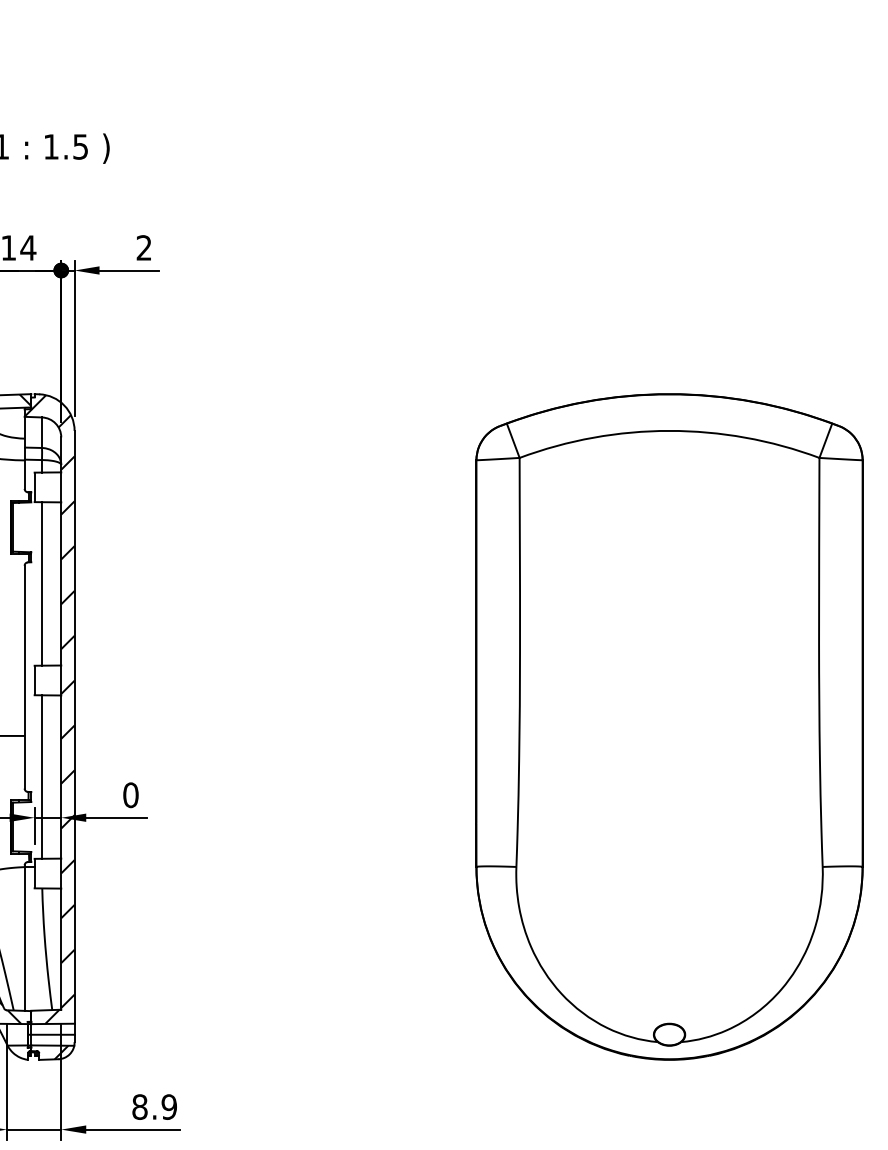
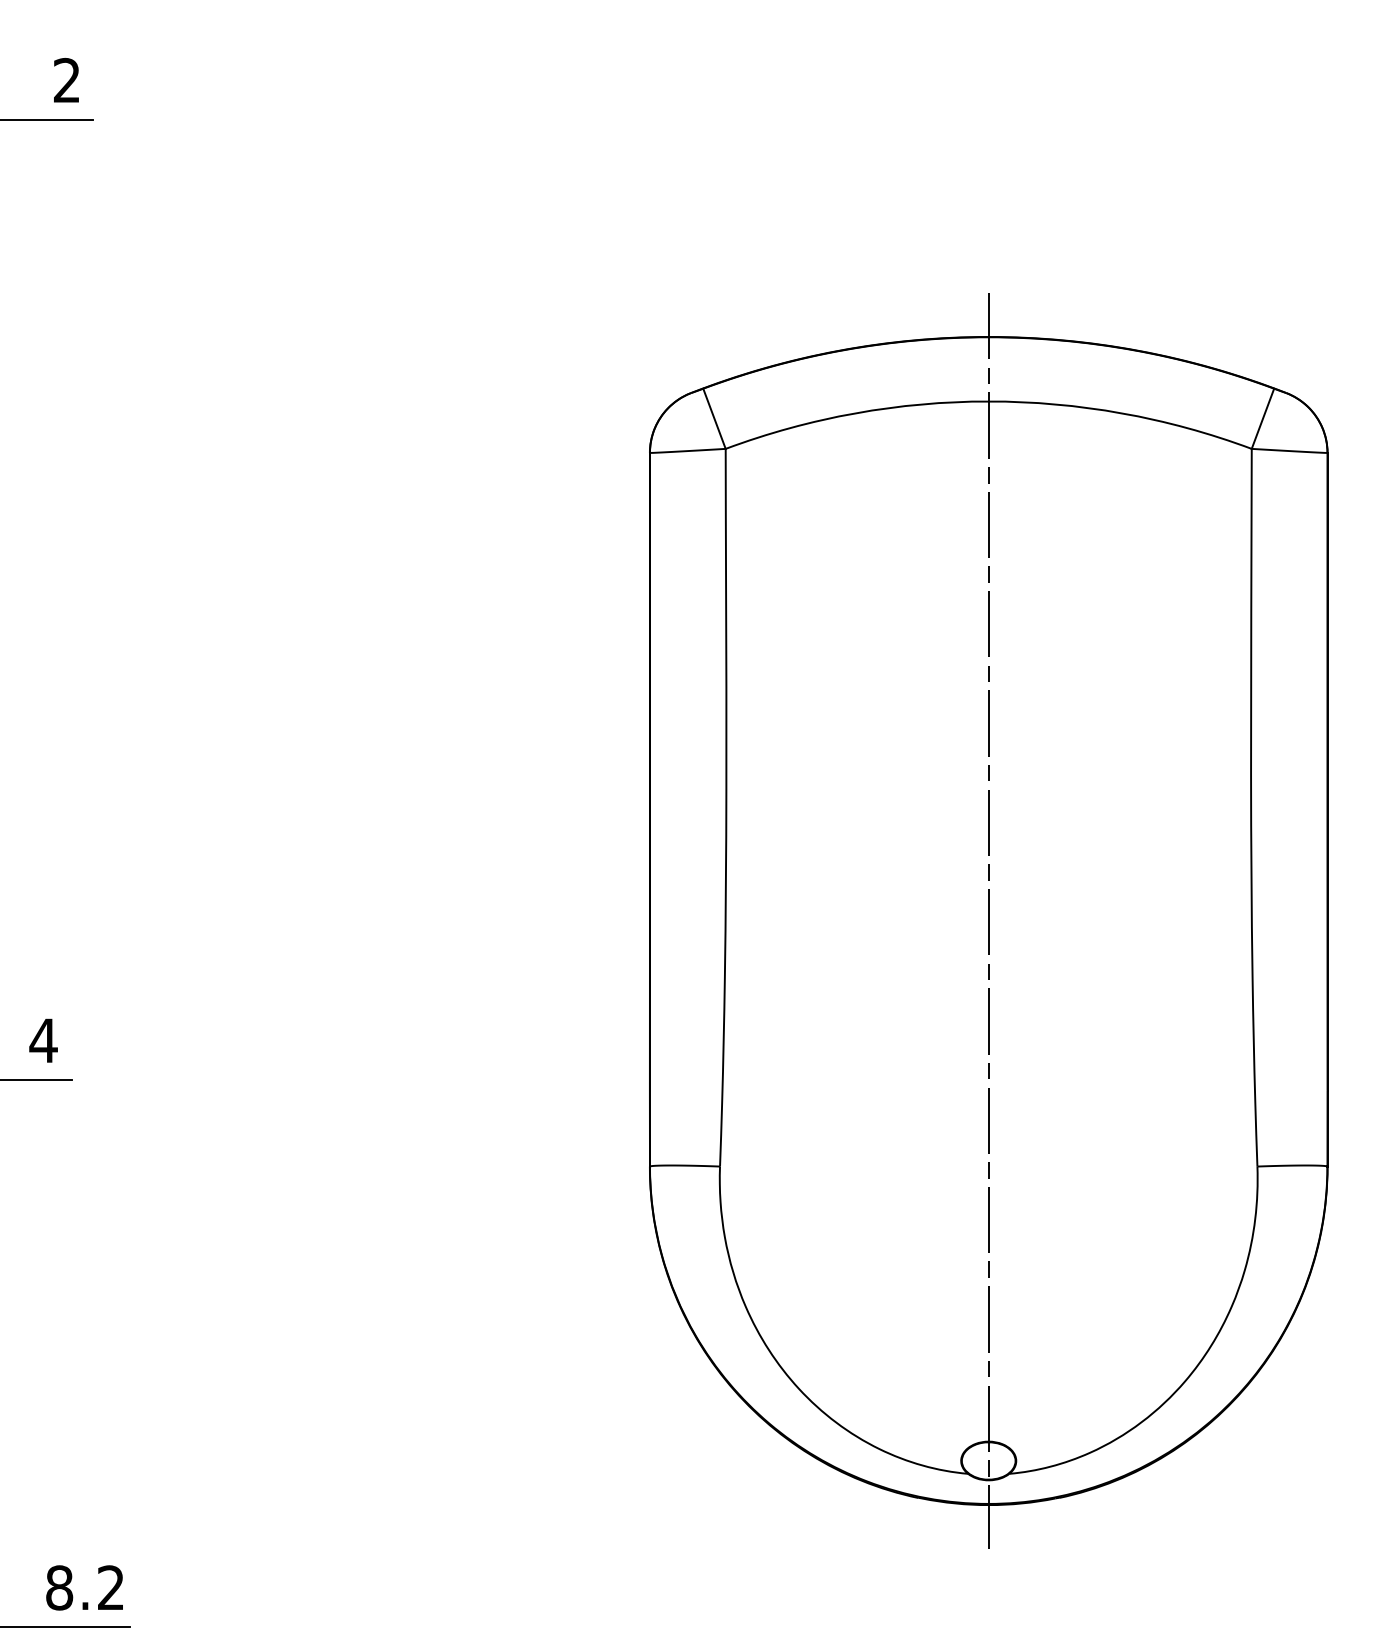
line: (669, 726) -> (988, 920), added
text: (130, 795) -> (42, 1041), 0 -> 4
text: (168, 1106) -> (109, 1586), 8.9 -> 8.2

